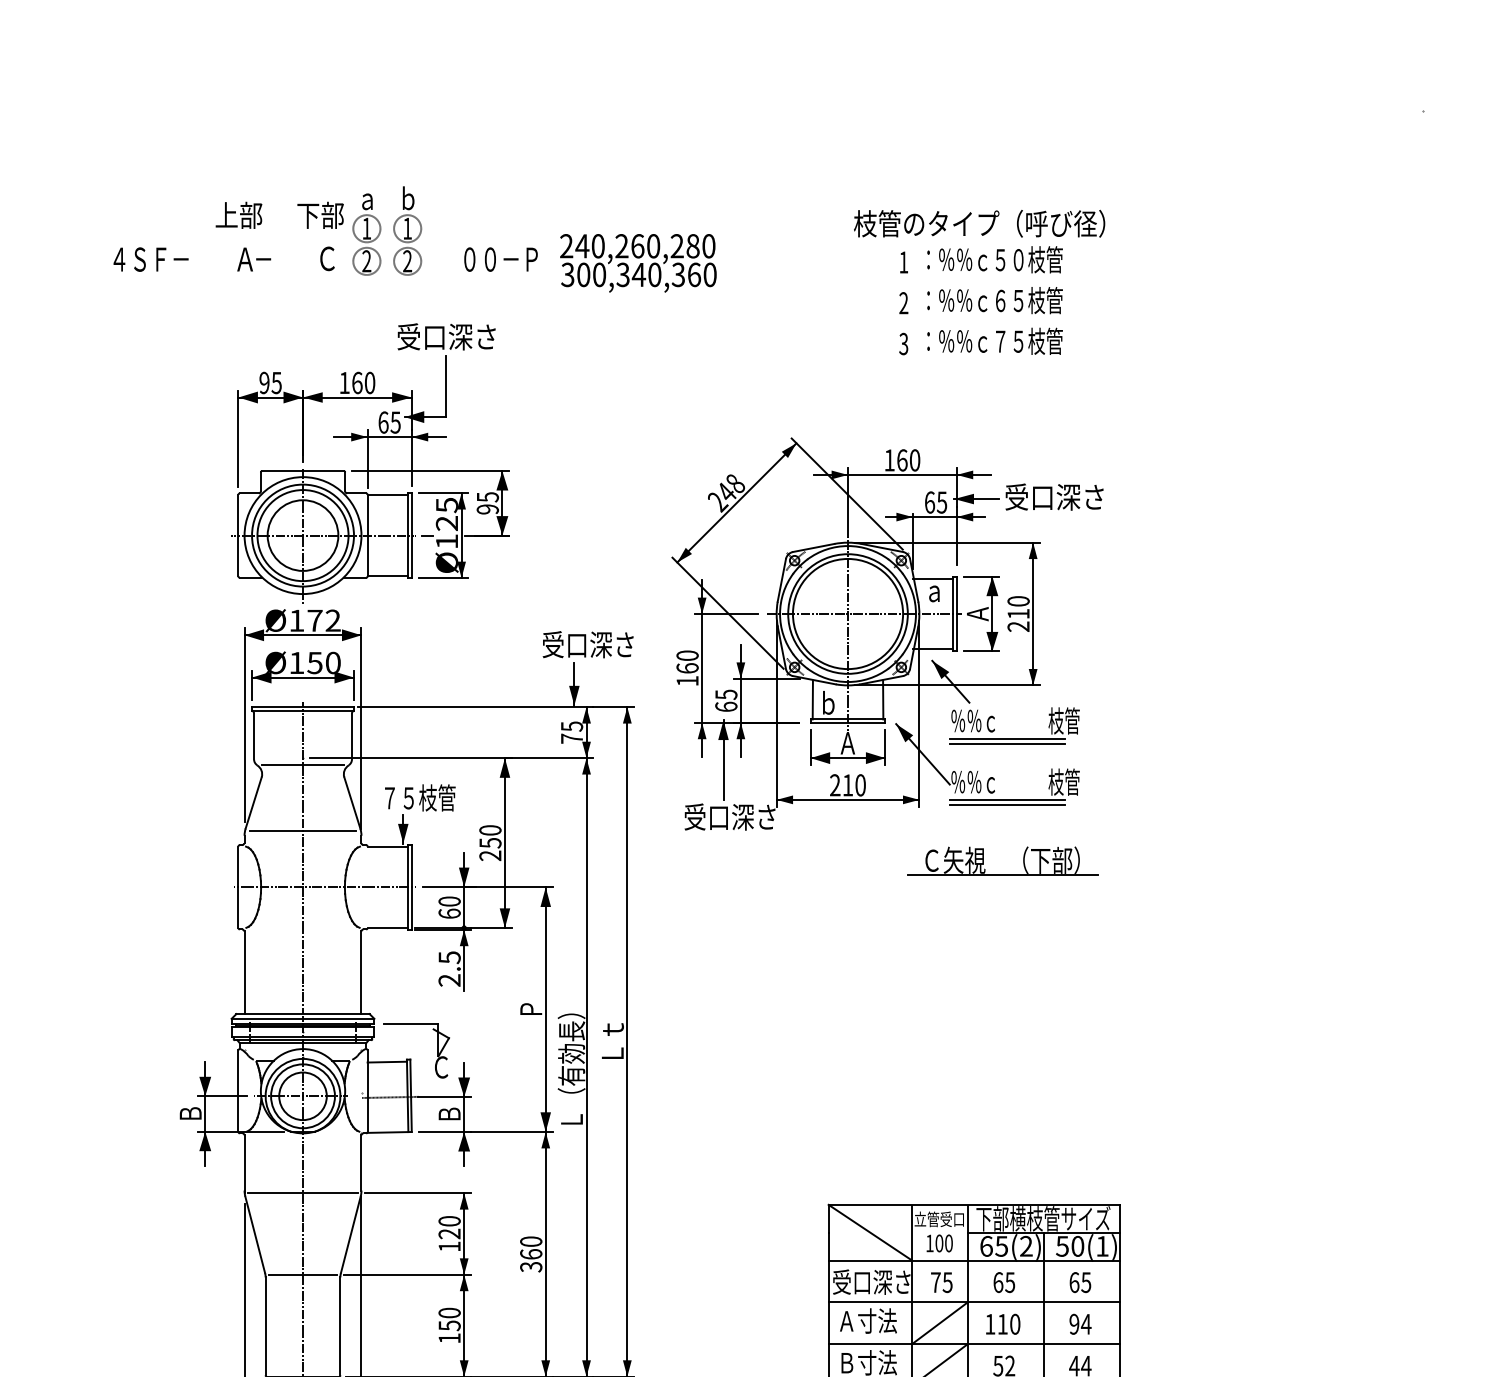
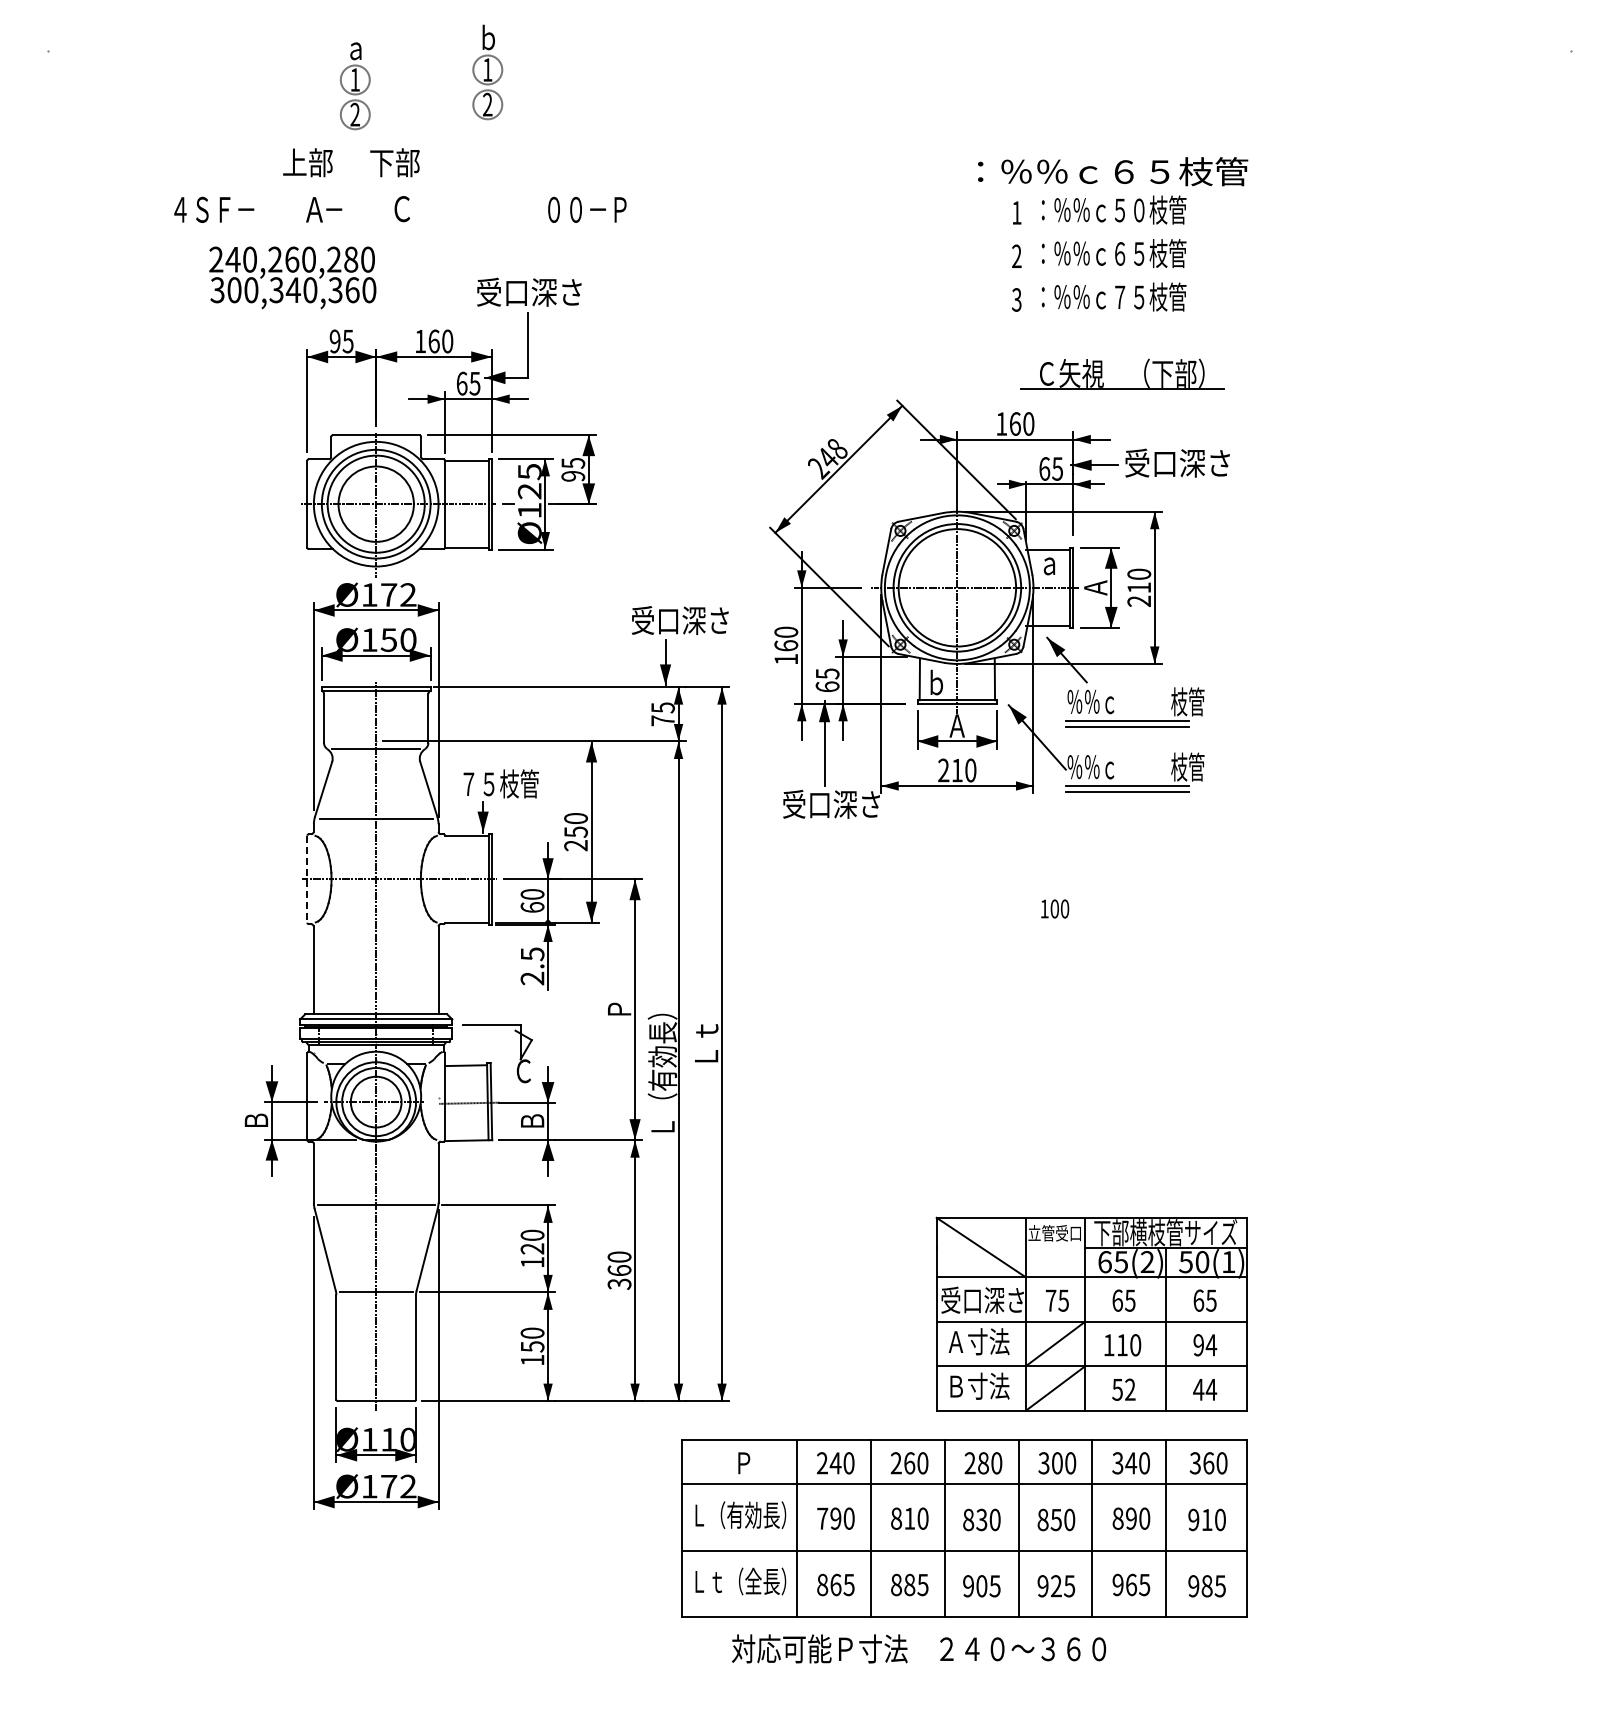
text: (986, 223) -> (1105, 171), 枝管のタイプ（呼び径） -> ：％％ｃ６５枝管
part: (407, 231) -> (487, 72), moved
part: (367, 234) -> (355, 86), moved
text: (638, 262) -> (292, 277), moved
part: (1002, 874) -> (1122, 388), moved
line: (238, 887) -> (307, 879), solid -> dashed
text: (940, 1242) -> (1055, 908), moved

